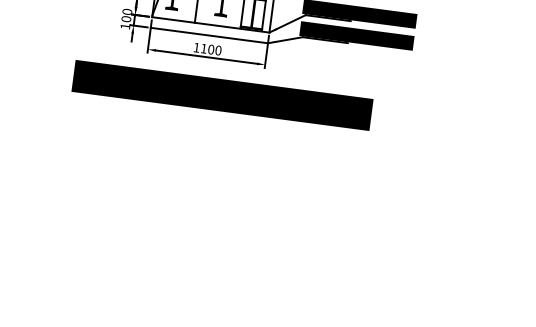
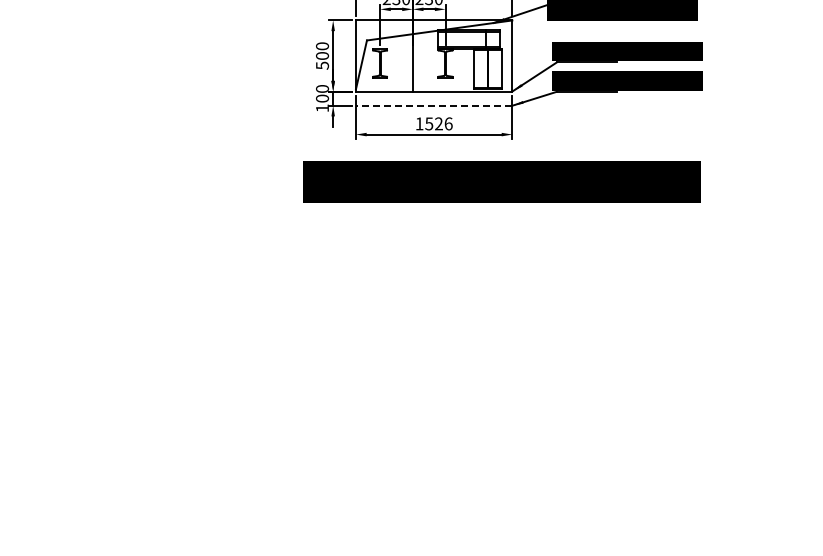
line: (208, 35) -> (433, 105), solid -> dashed
text: (210, 49) -> (438, 123), 1100 -> 1526
text: (222, 95) -> (501, 181), moved

